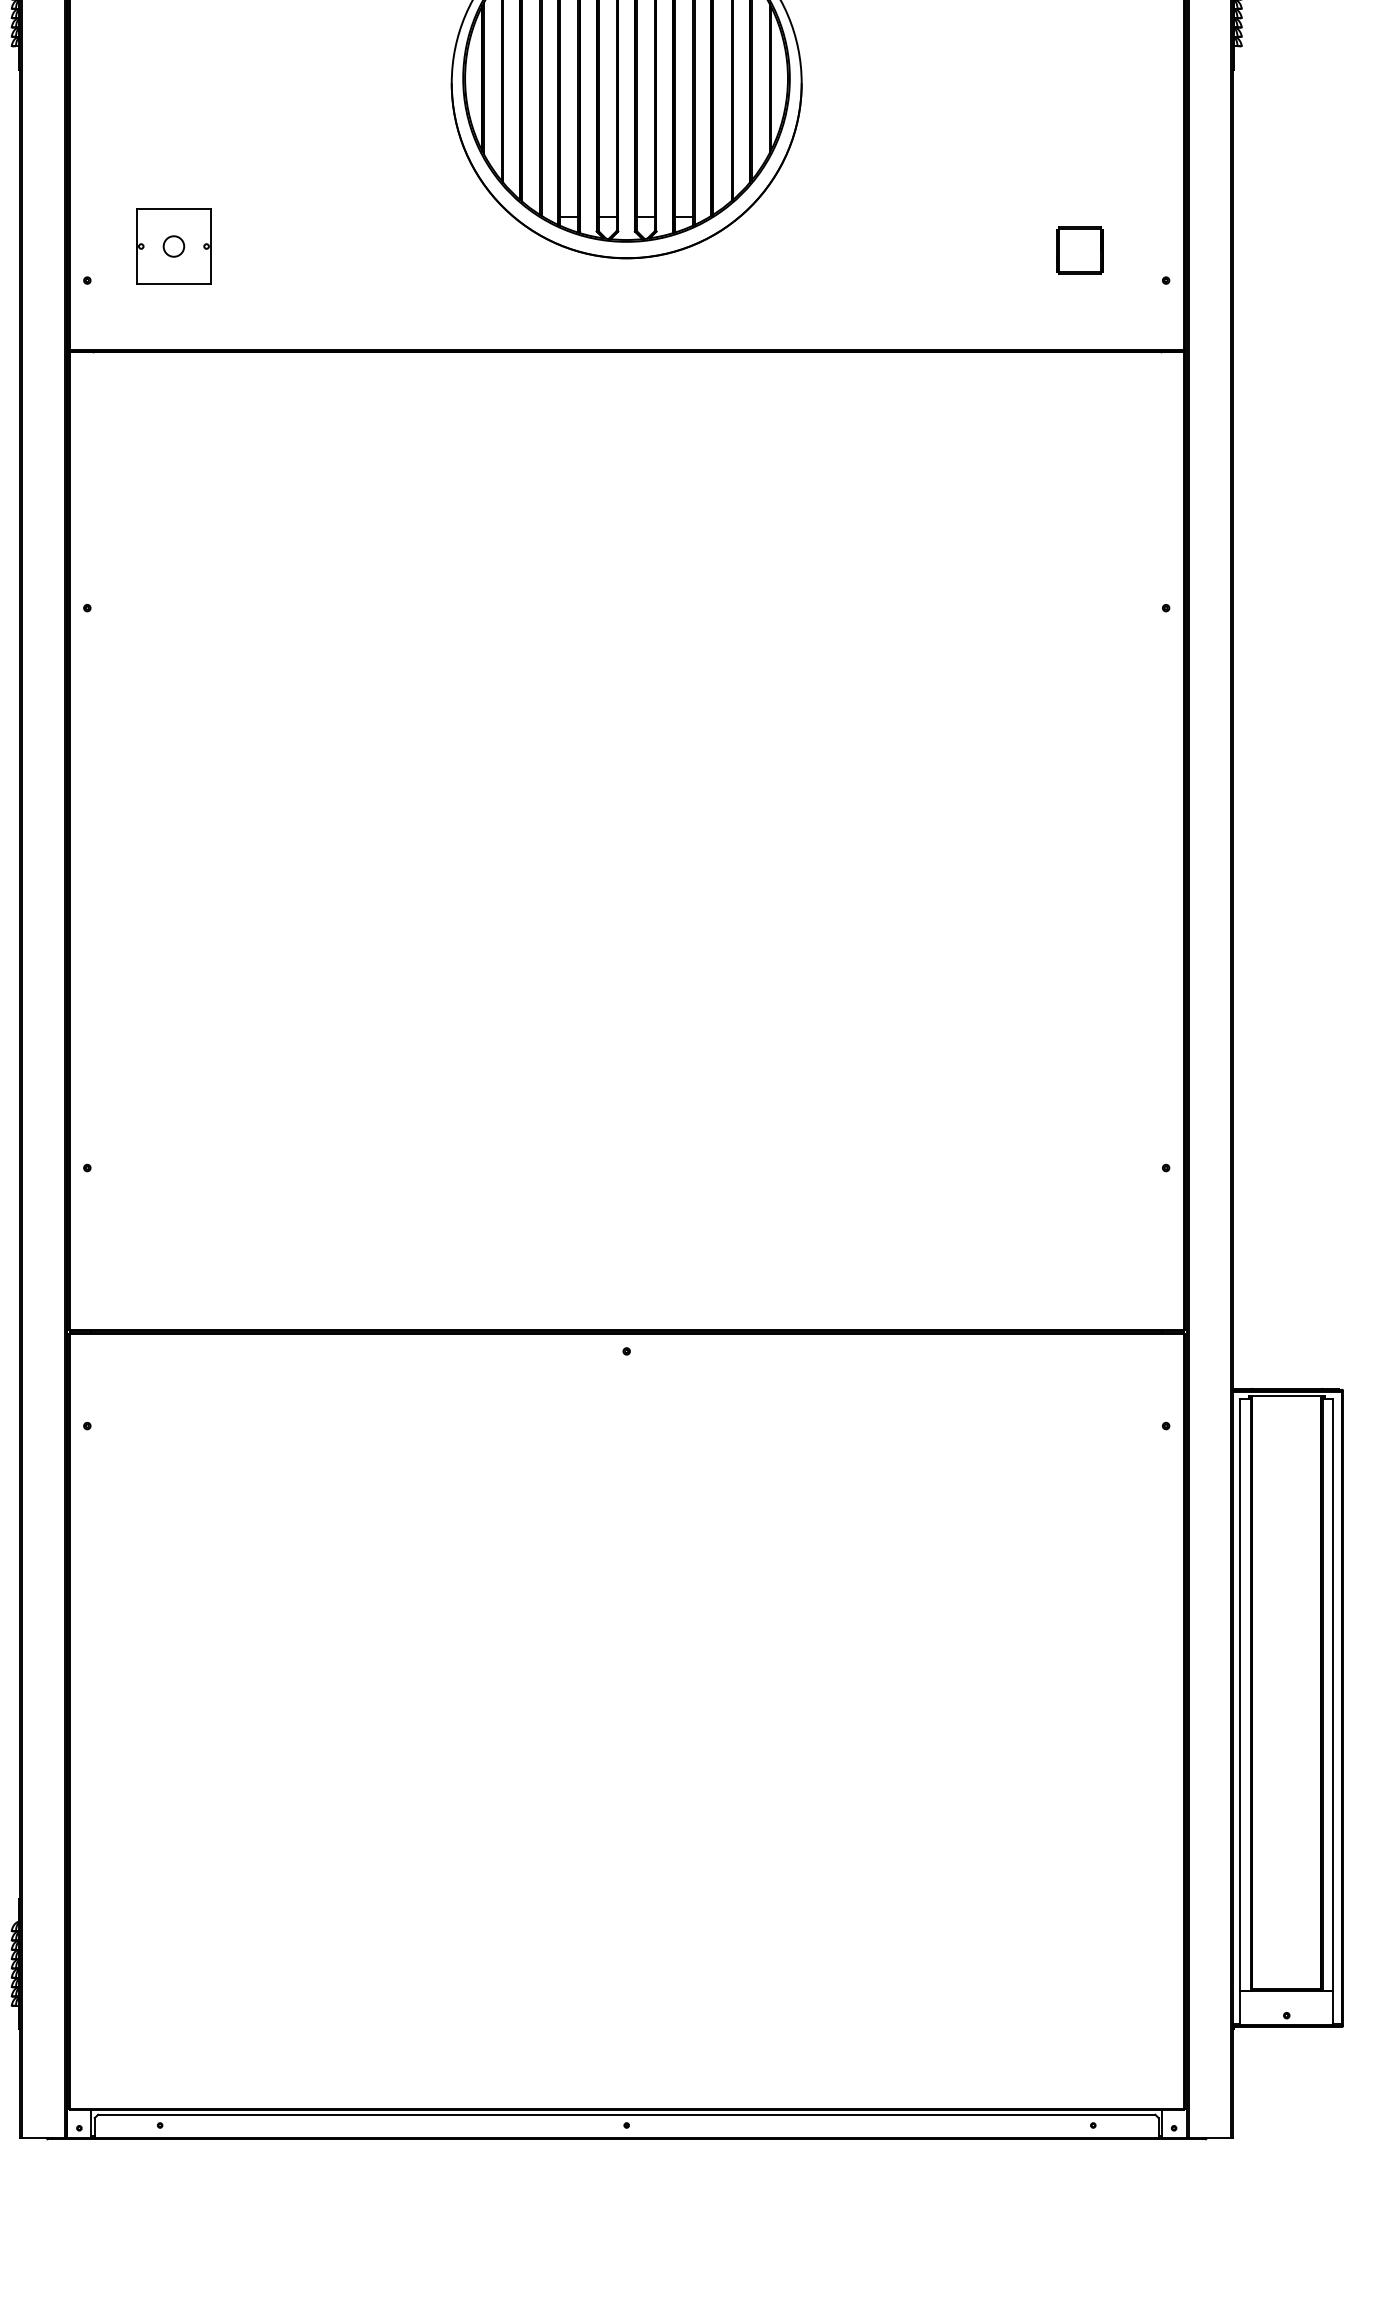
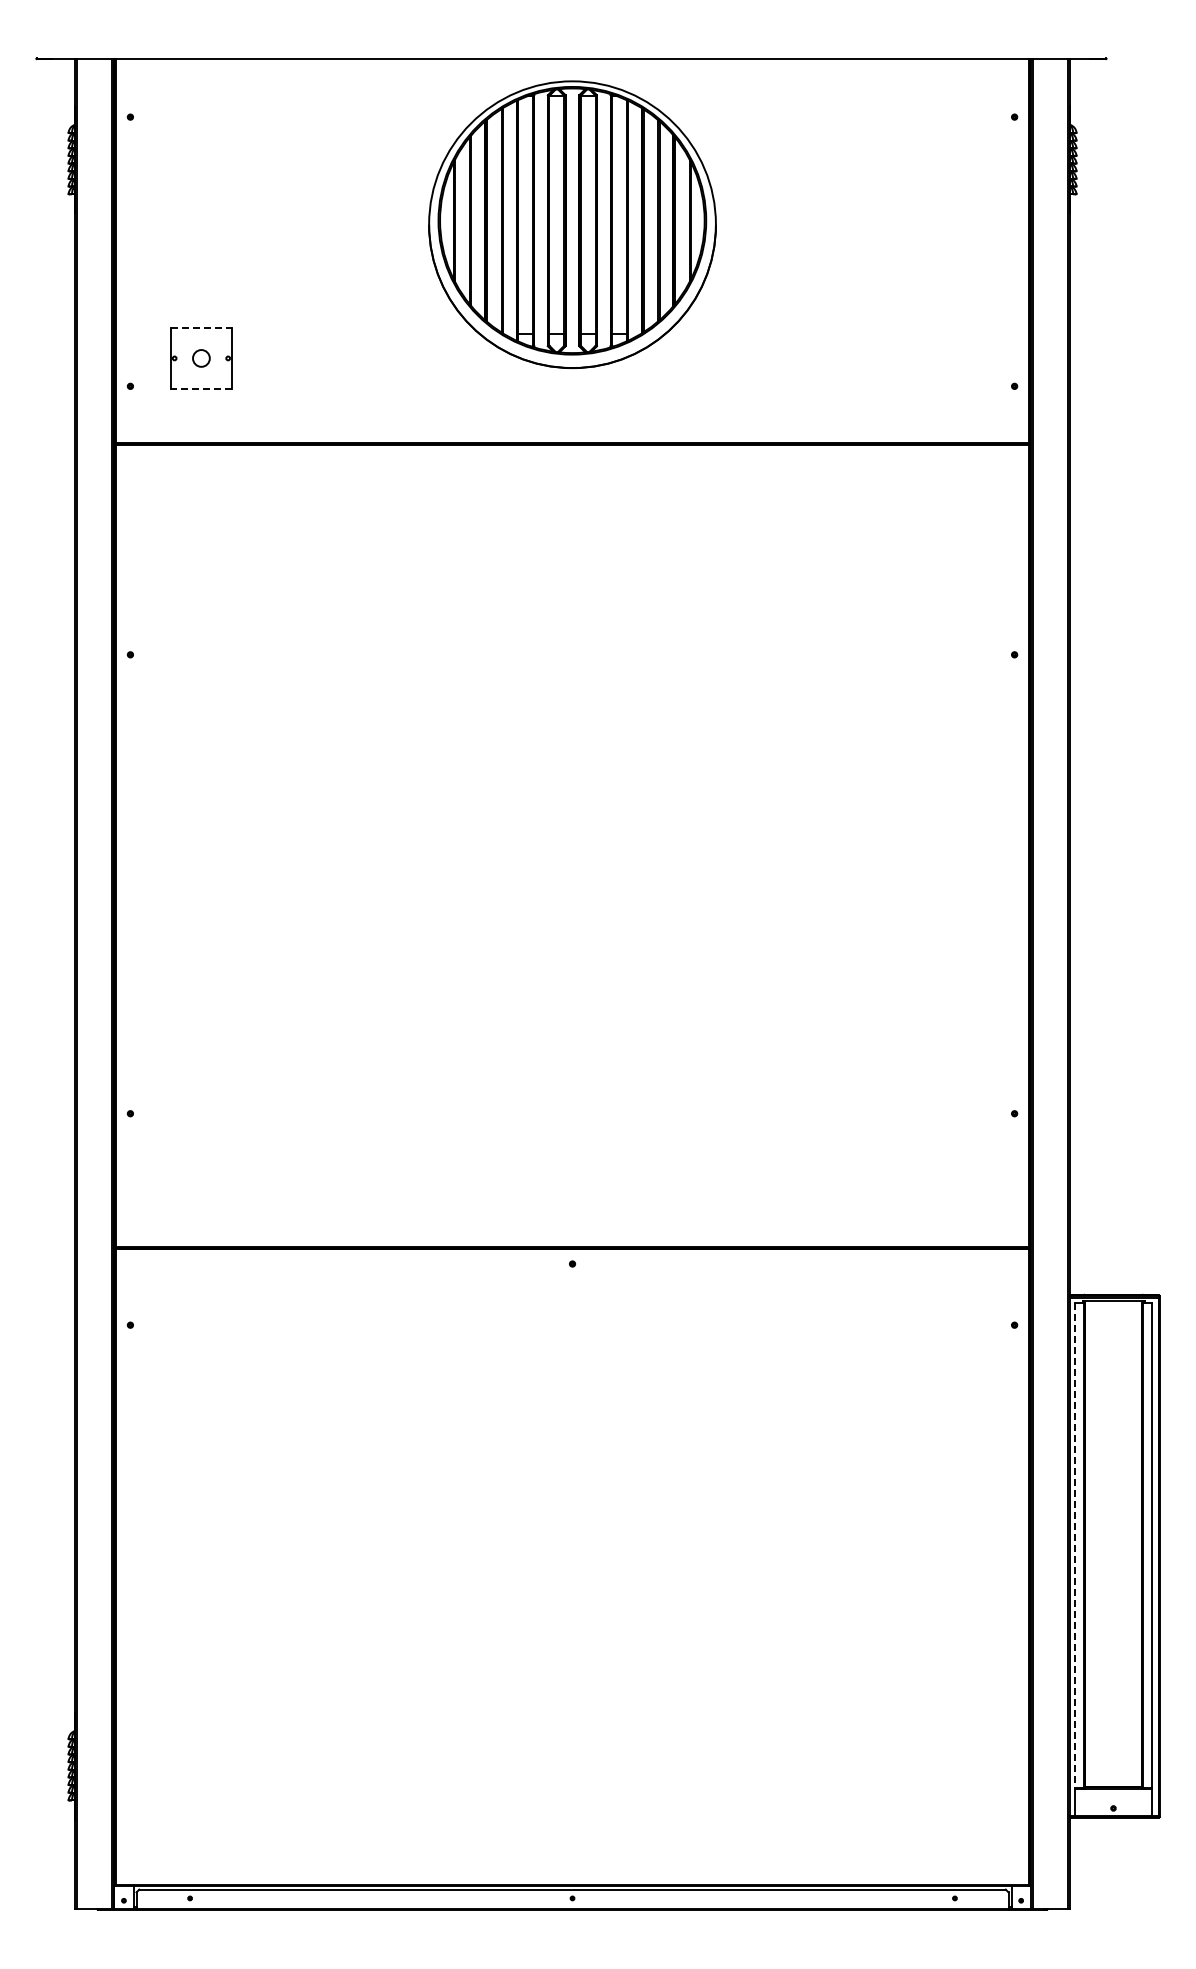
line: (174, 208) -> (201, 327), solid -> dashed
part: (1079, 250) -> (943, 361), removed
line: (174, 284) -> (201, 389), solid -> dashed
line: (1240, 1694) -> (1075, 1545), solid -> dashed

